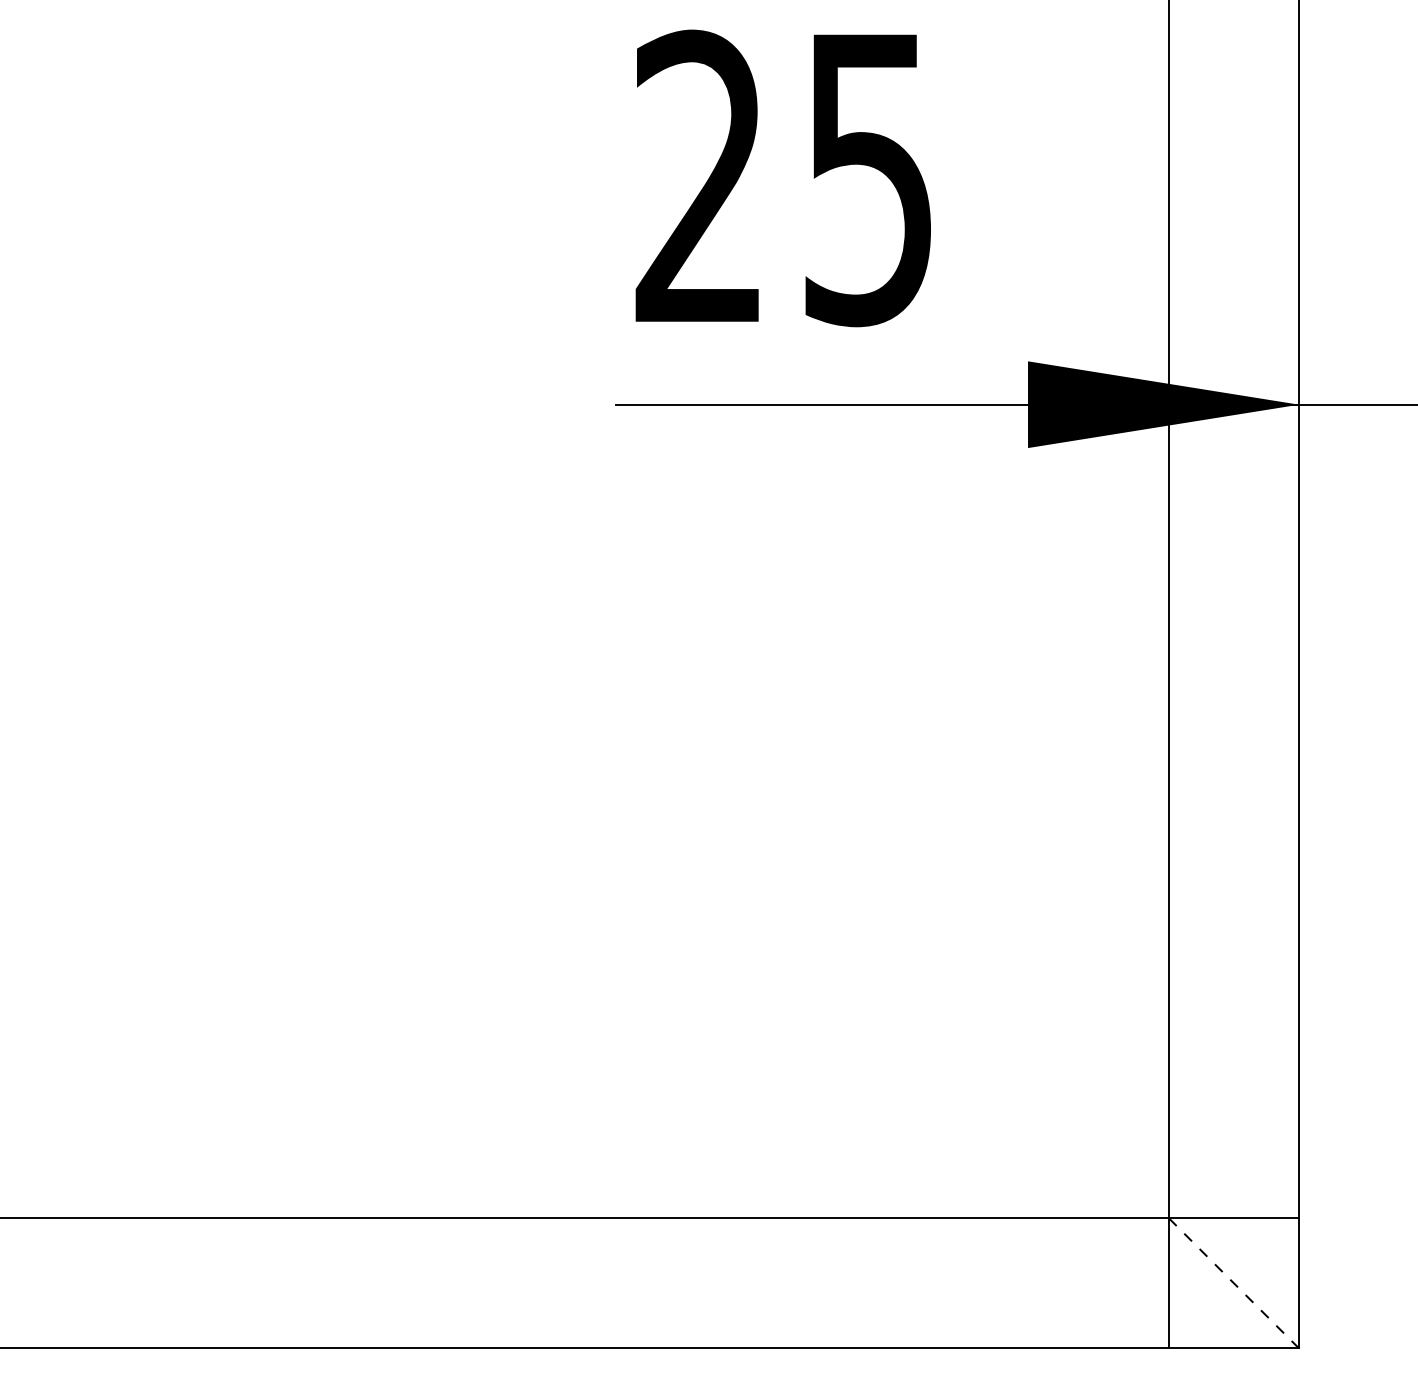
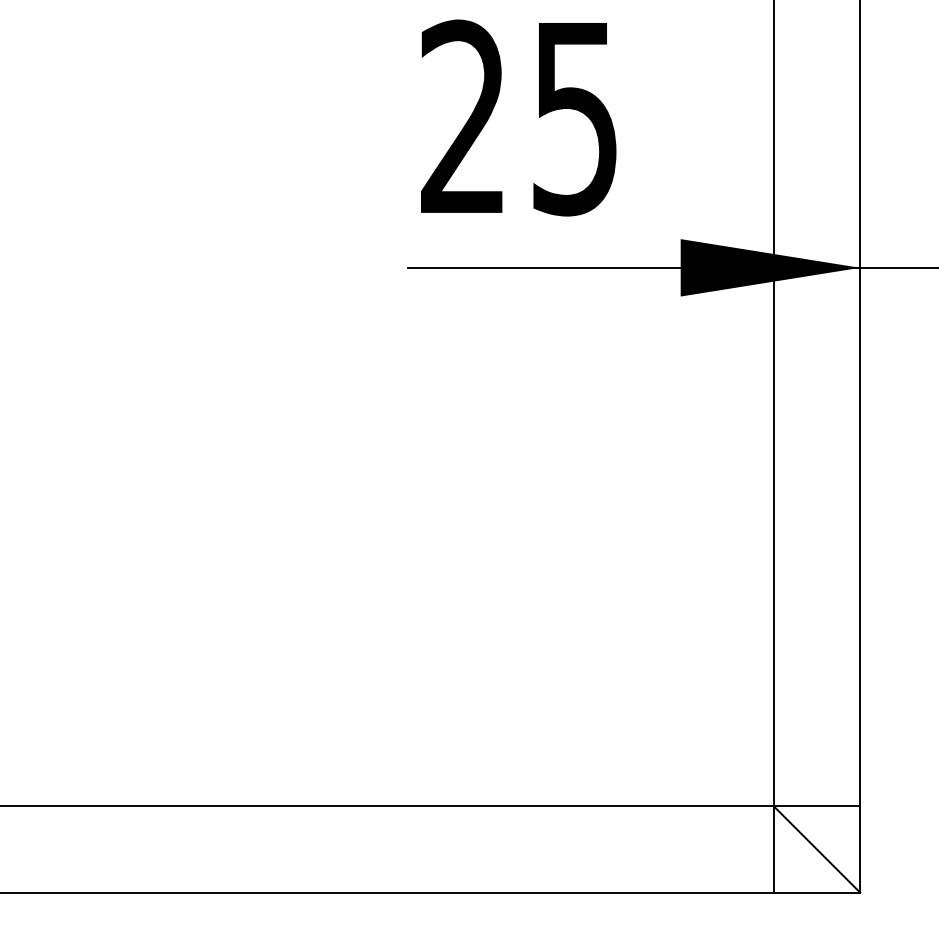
line: (1234, 1283) -> (817, 849), dashed -> solid

